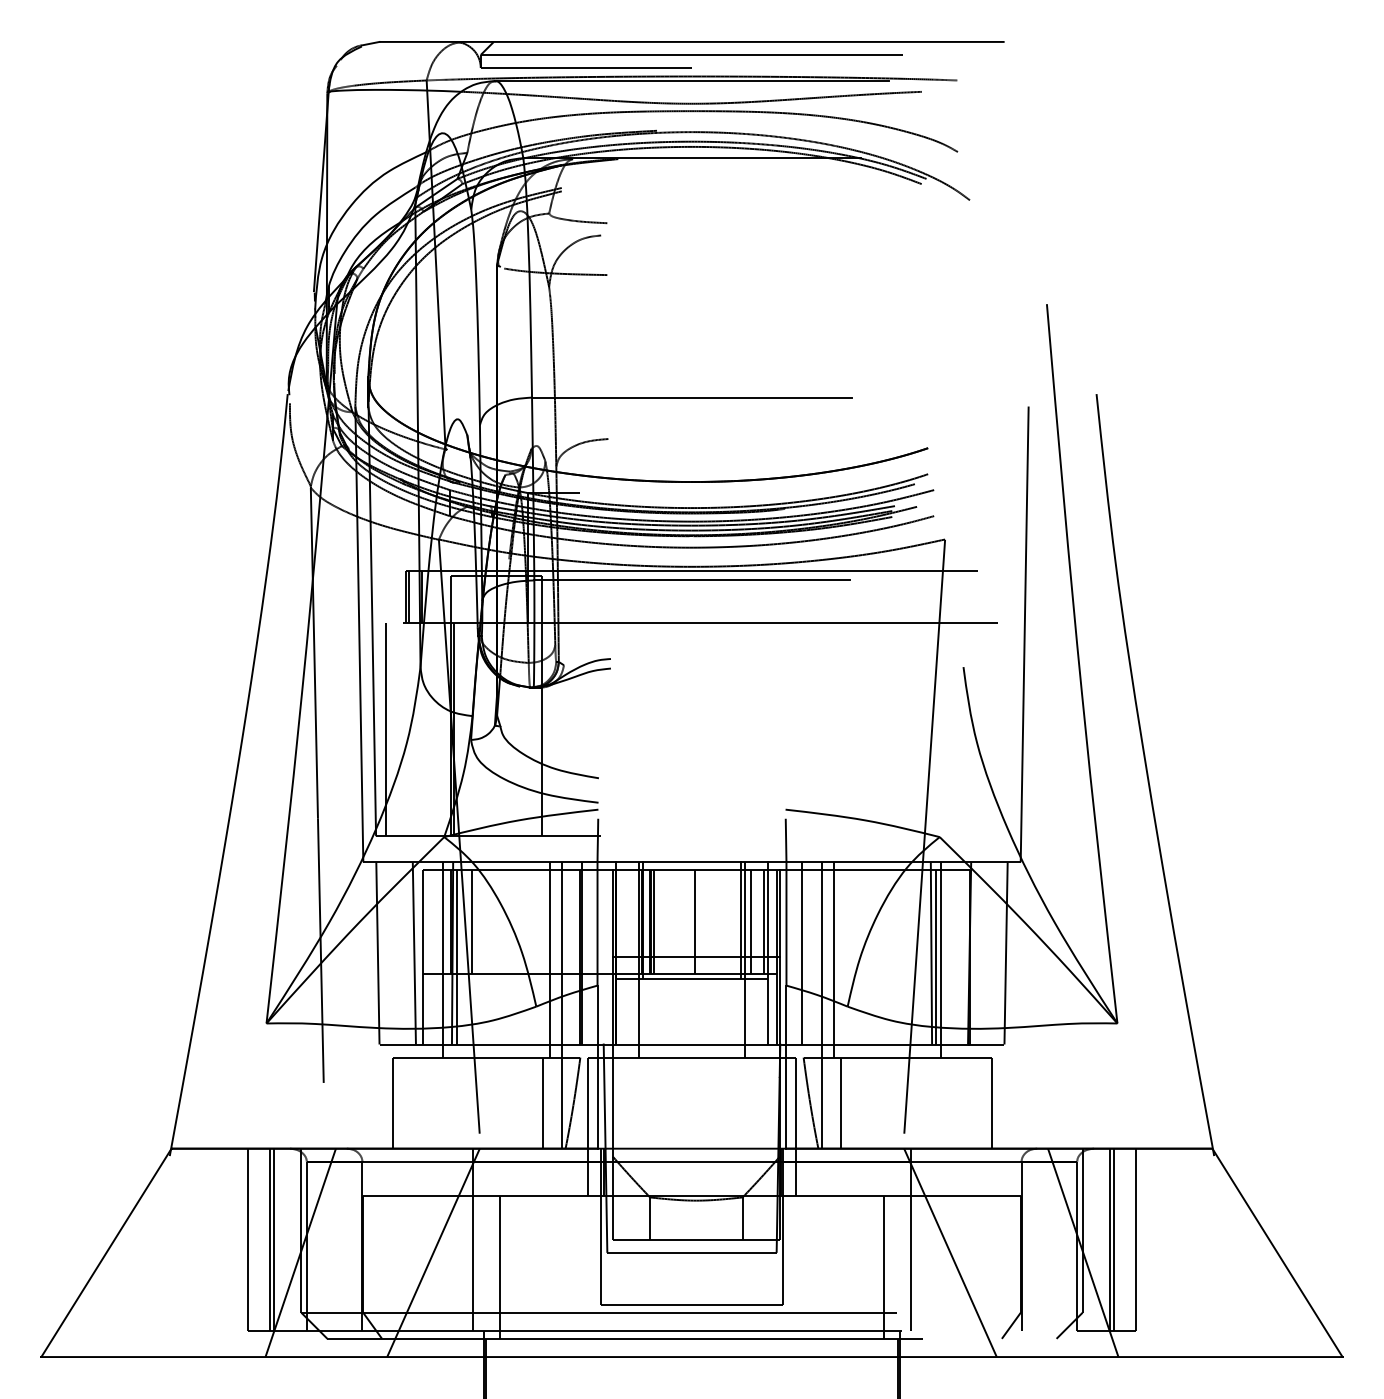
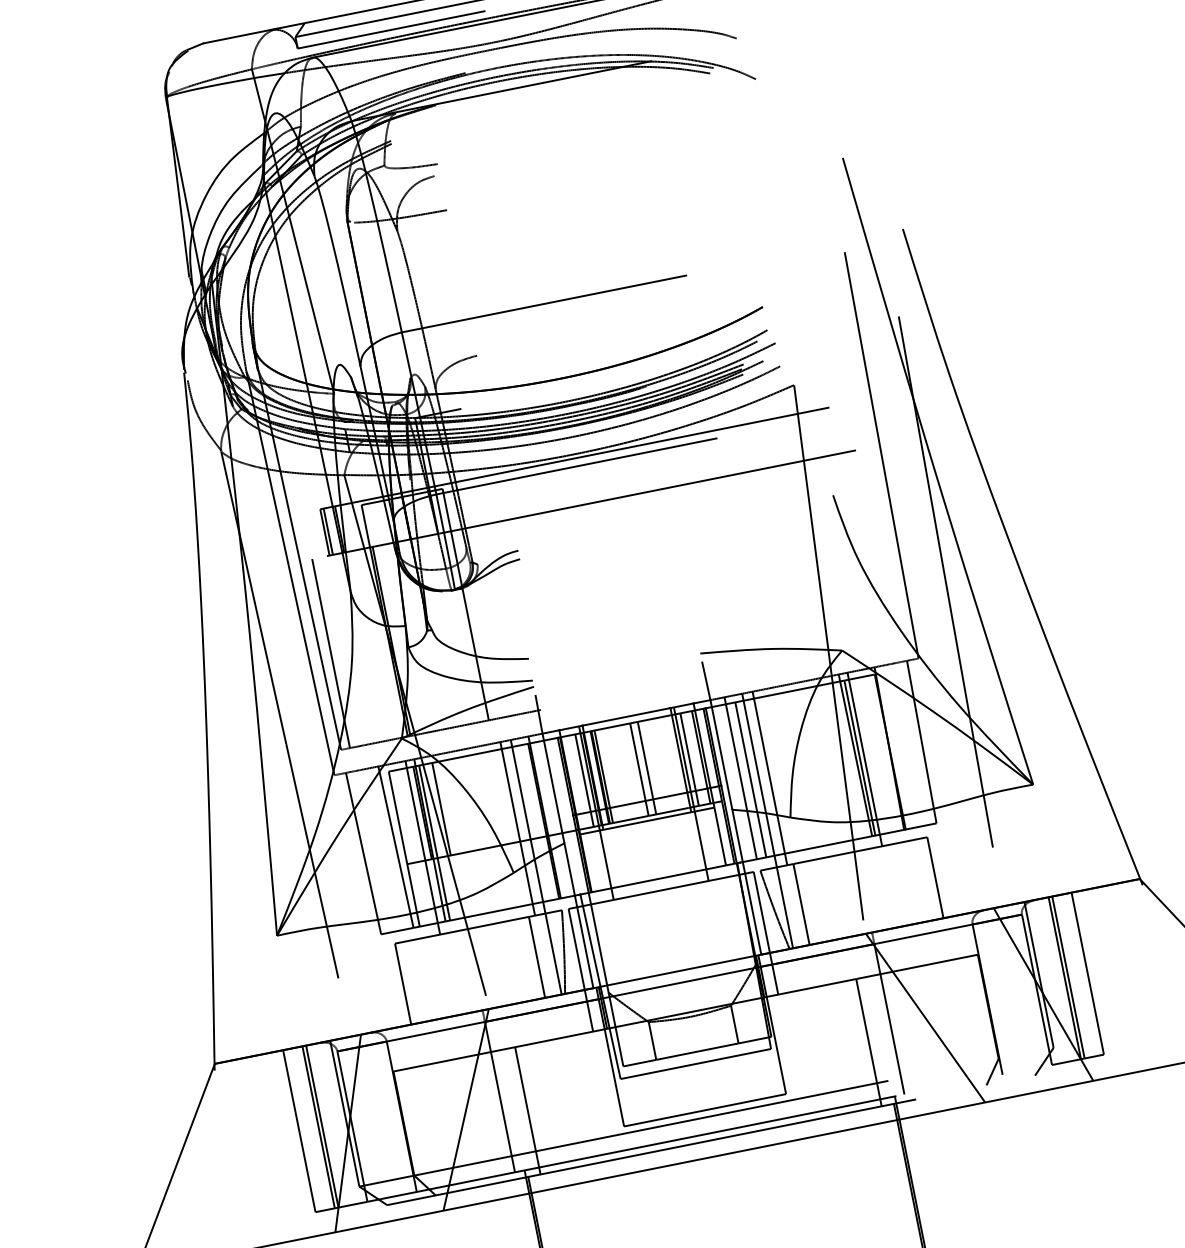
line: (1065, 817) -> (950, 610), added
line: (632, 922) -> (584, 781), added
line: (703, 922) -> (647, 768), added
line: (812, 957) -> (750, 780), added

